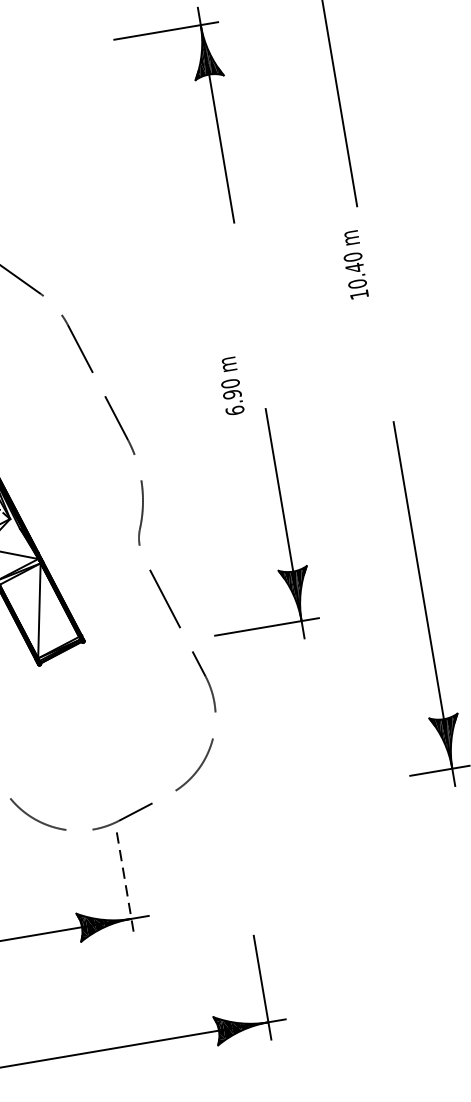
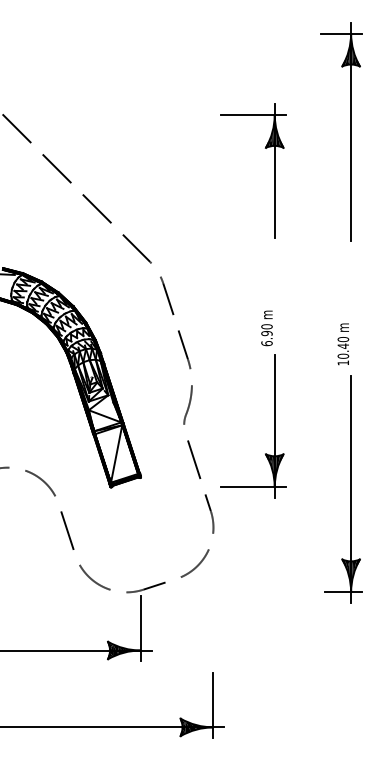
text: (354, 265) -> (343, 344), moved
text: (230, 386) -> (266, 328), moved
line: (125, 885) -> (140, 629), dashed -> solid

